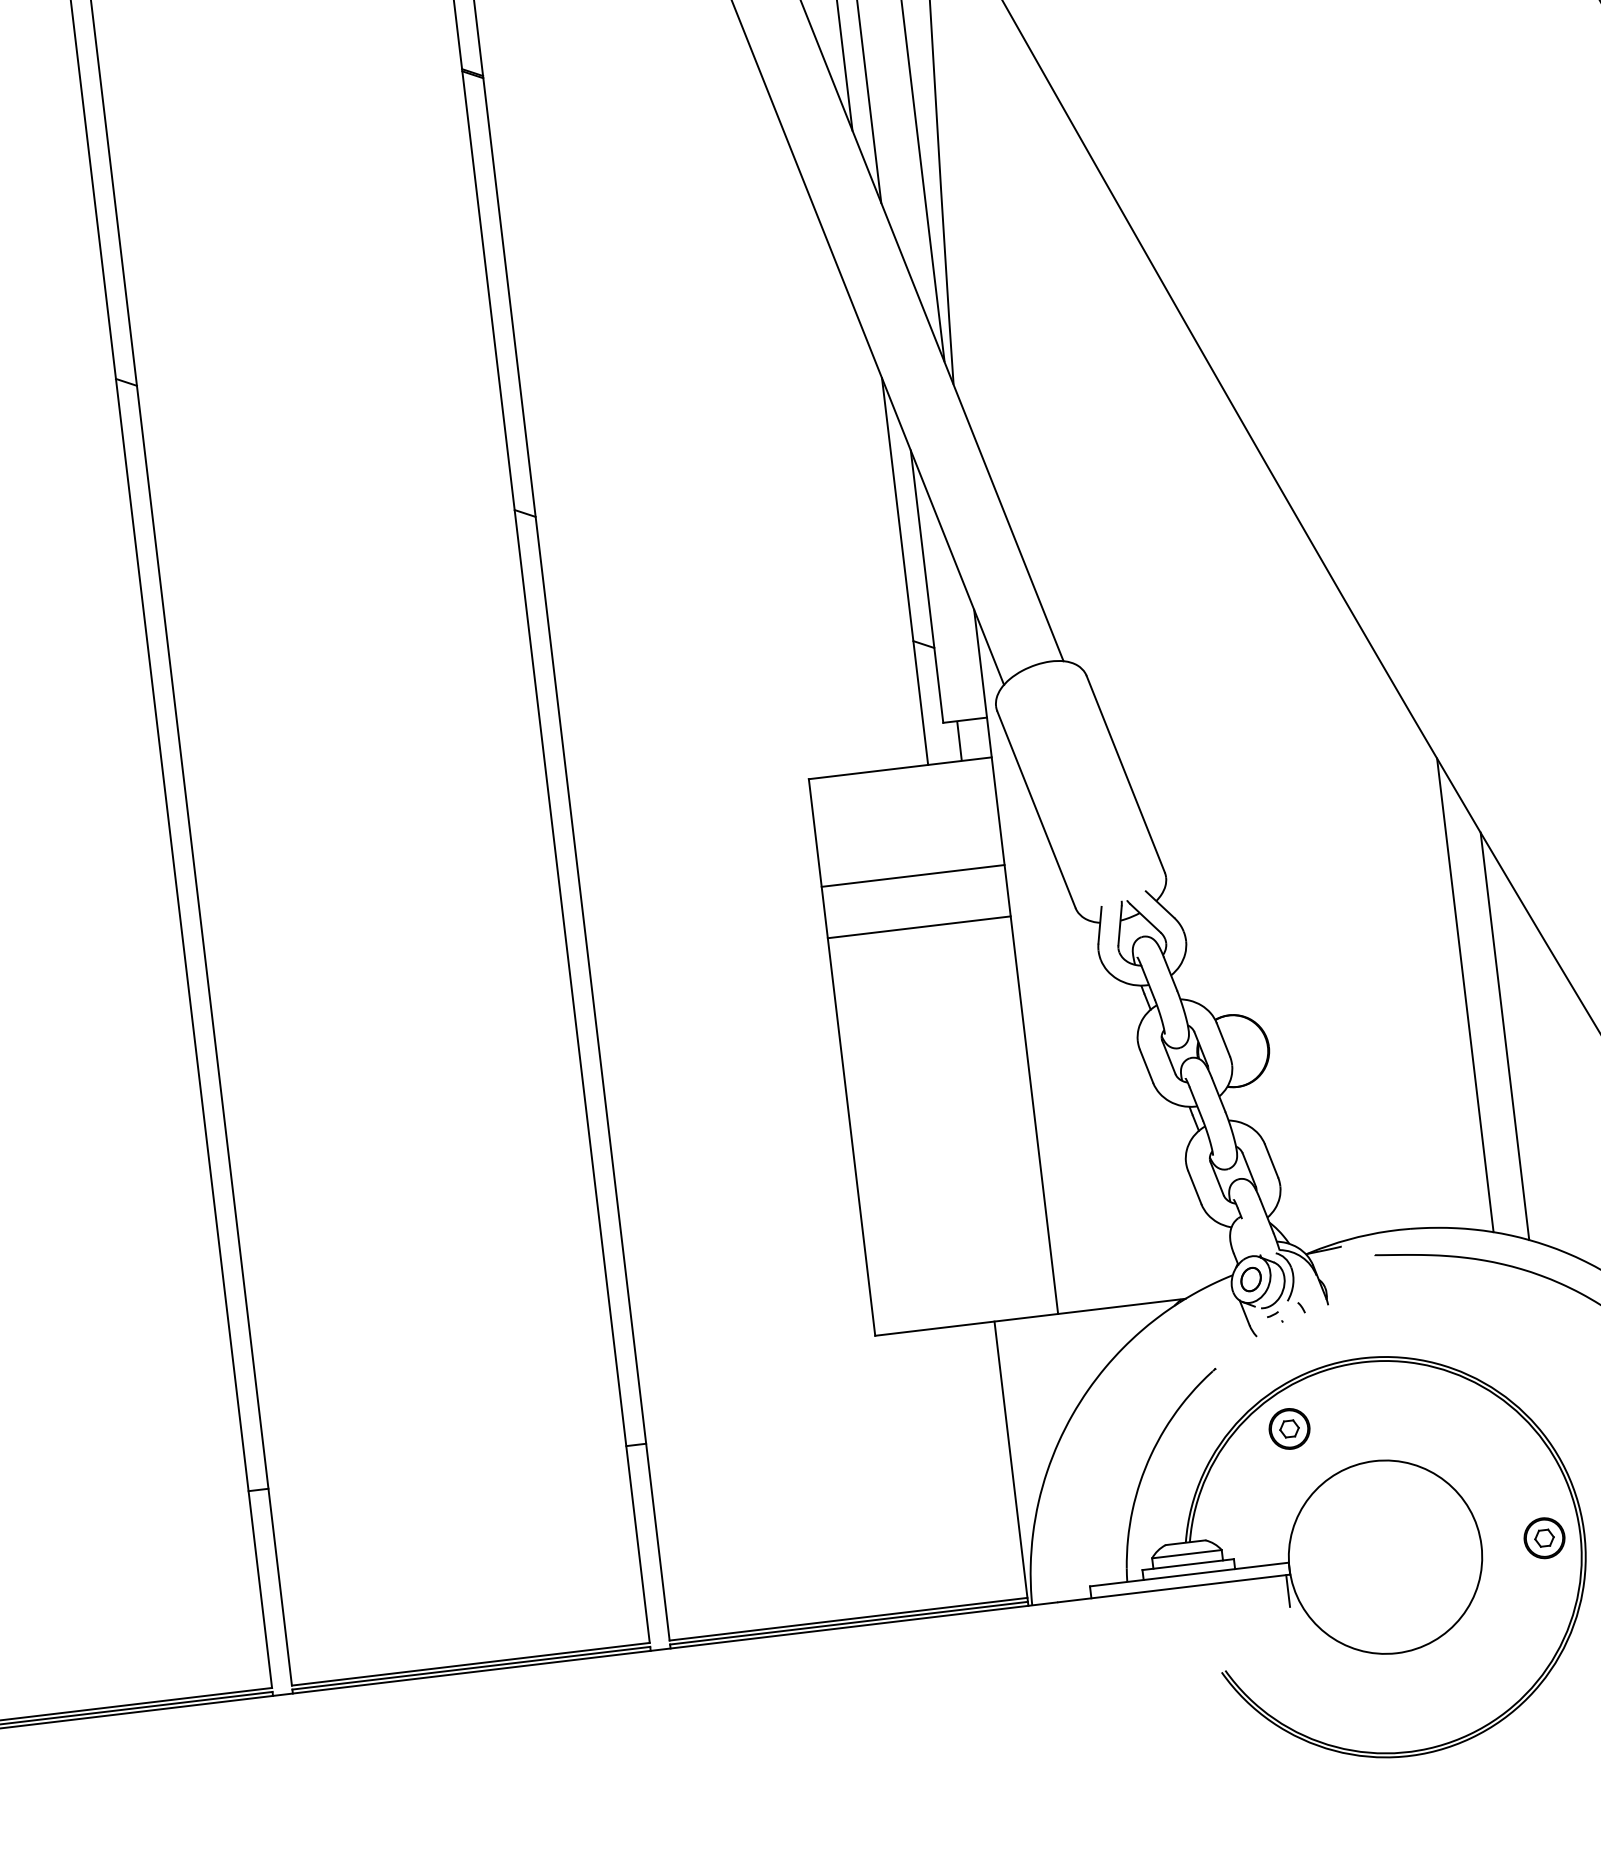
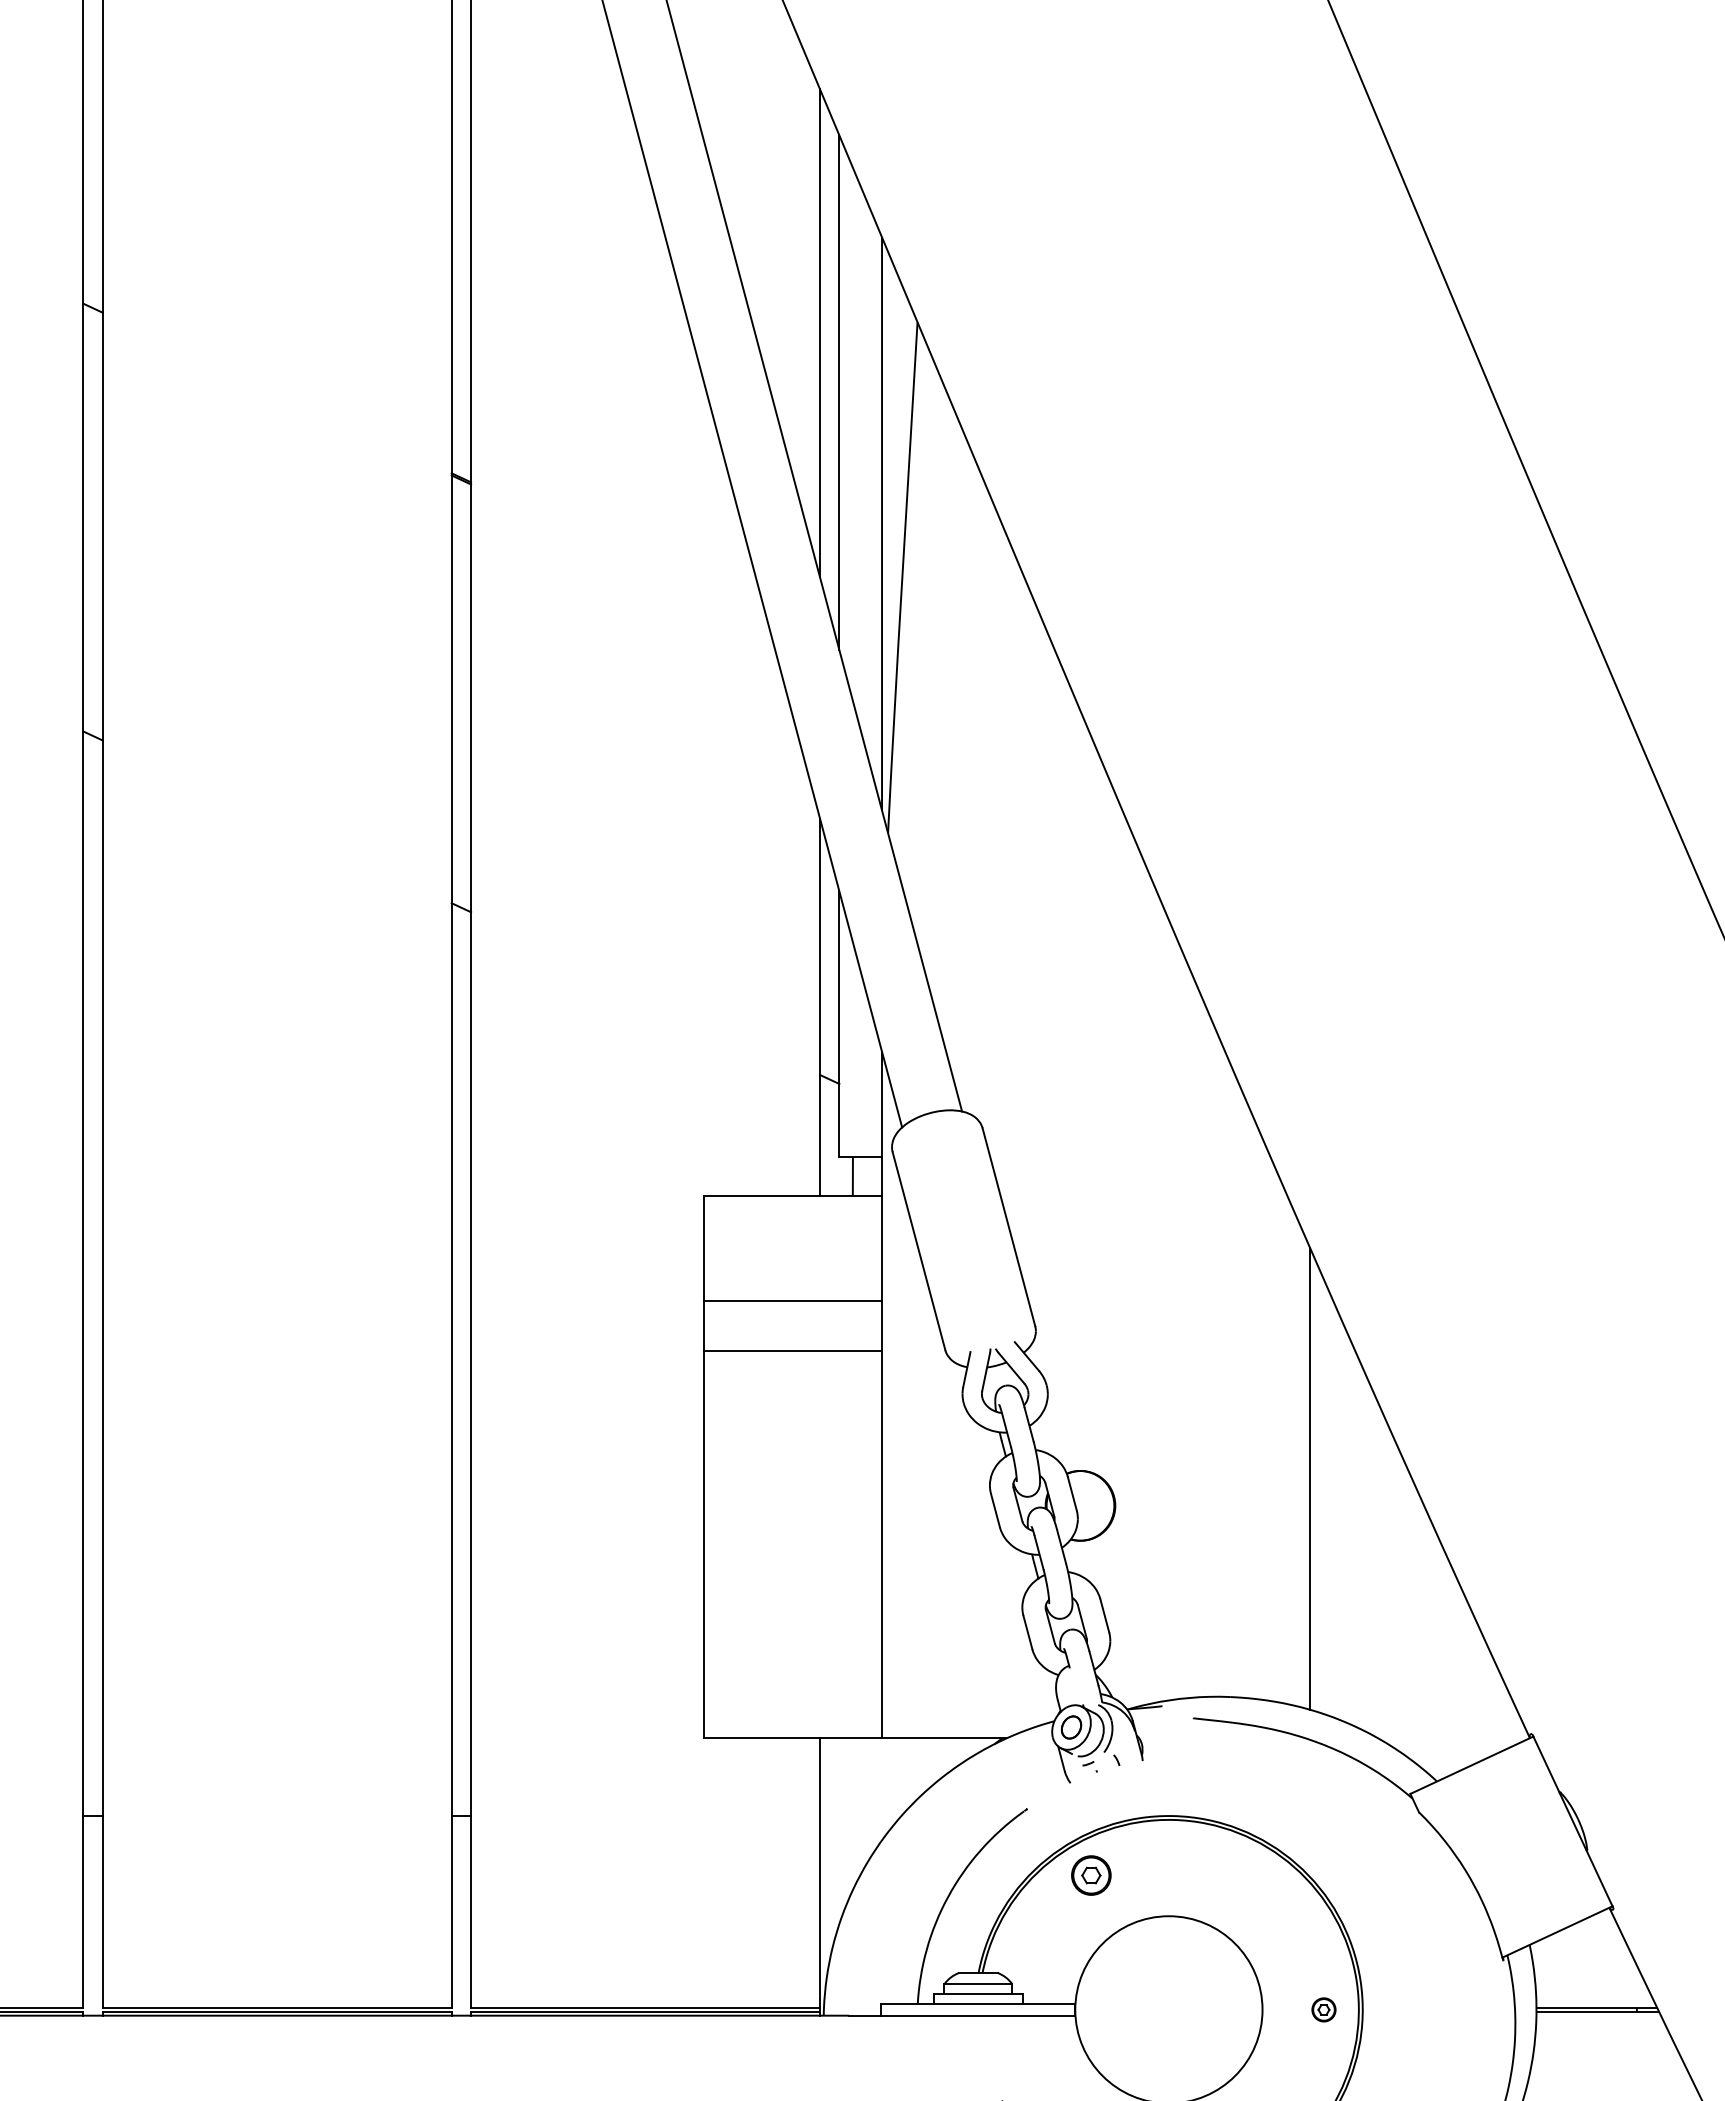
line: (1504, 1036) -> (1343, 1522), removed
part: (1544, 1537) -> (1323, 2009), size x0.6
line: (1288, 1590) -> (1071, 2030), removed

